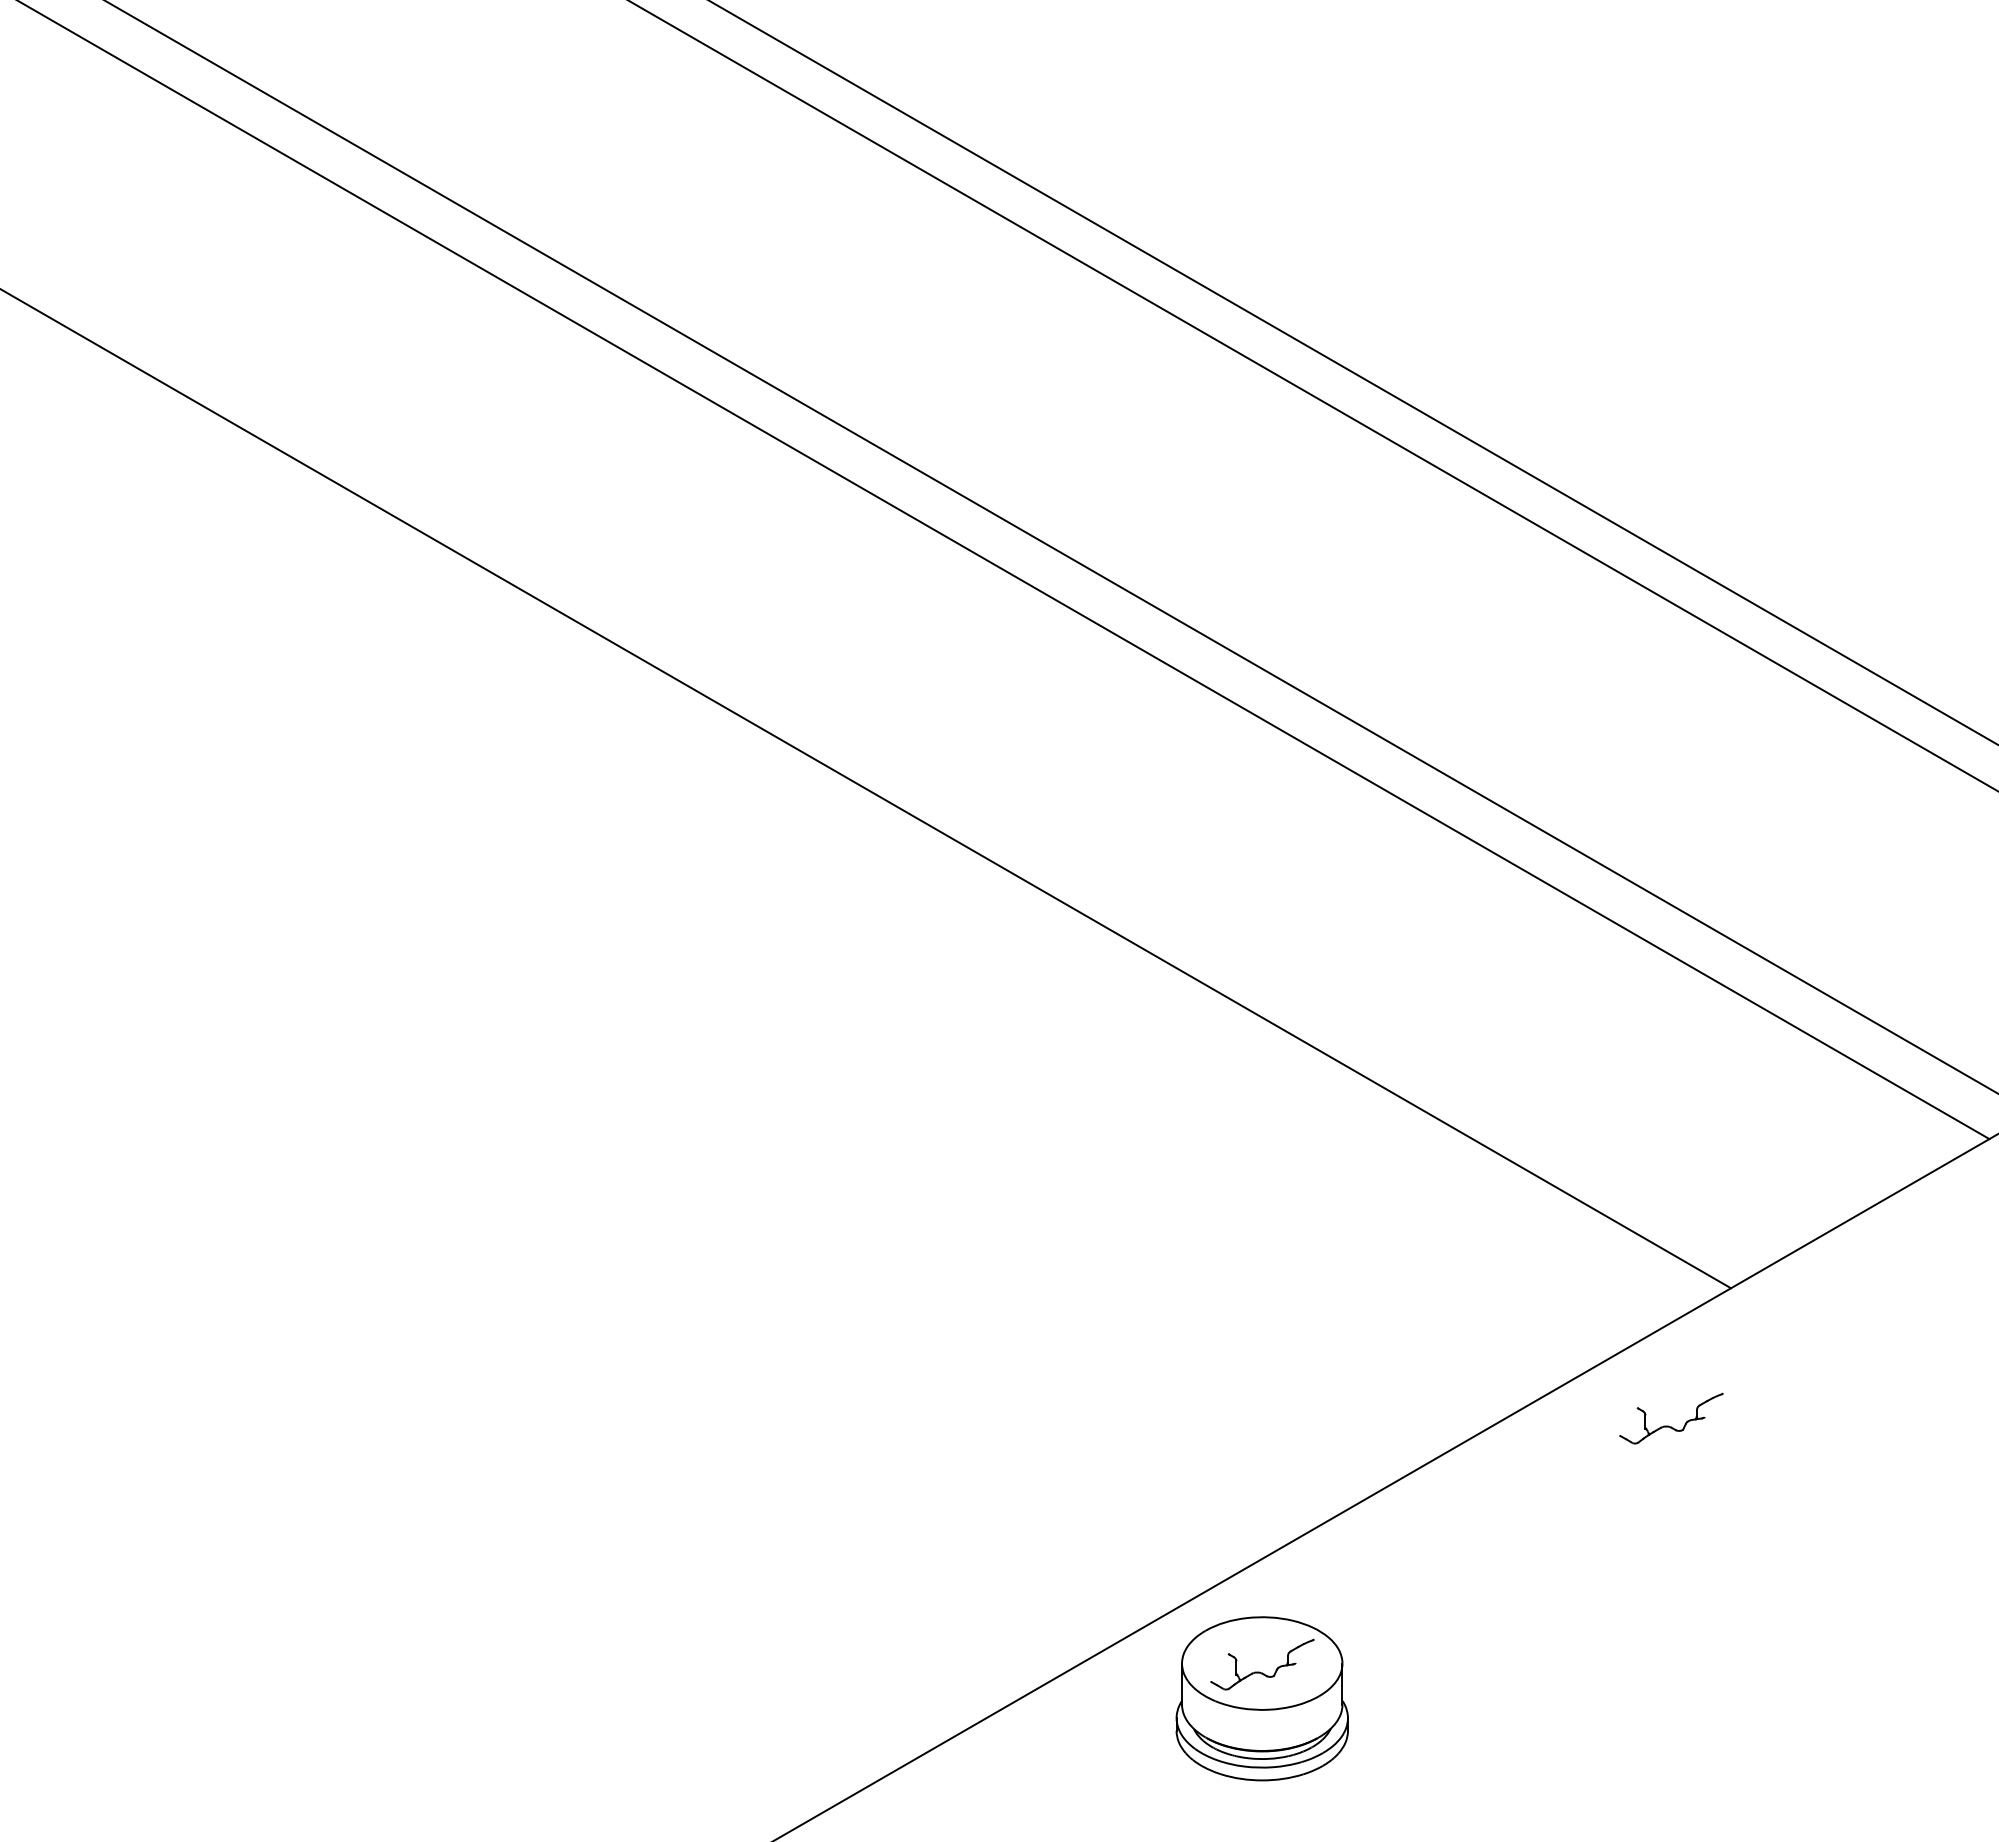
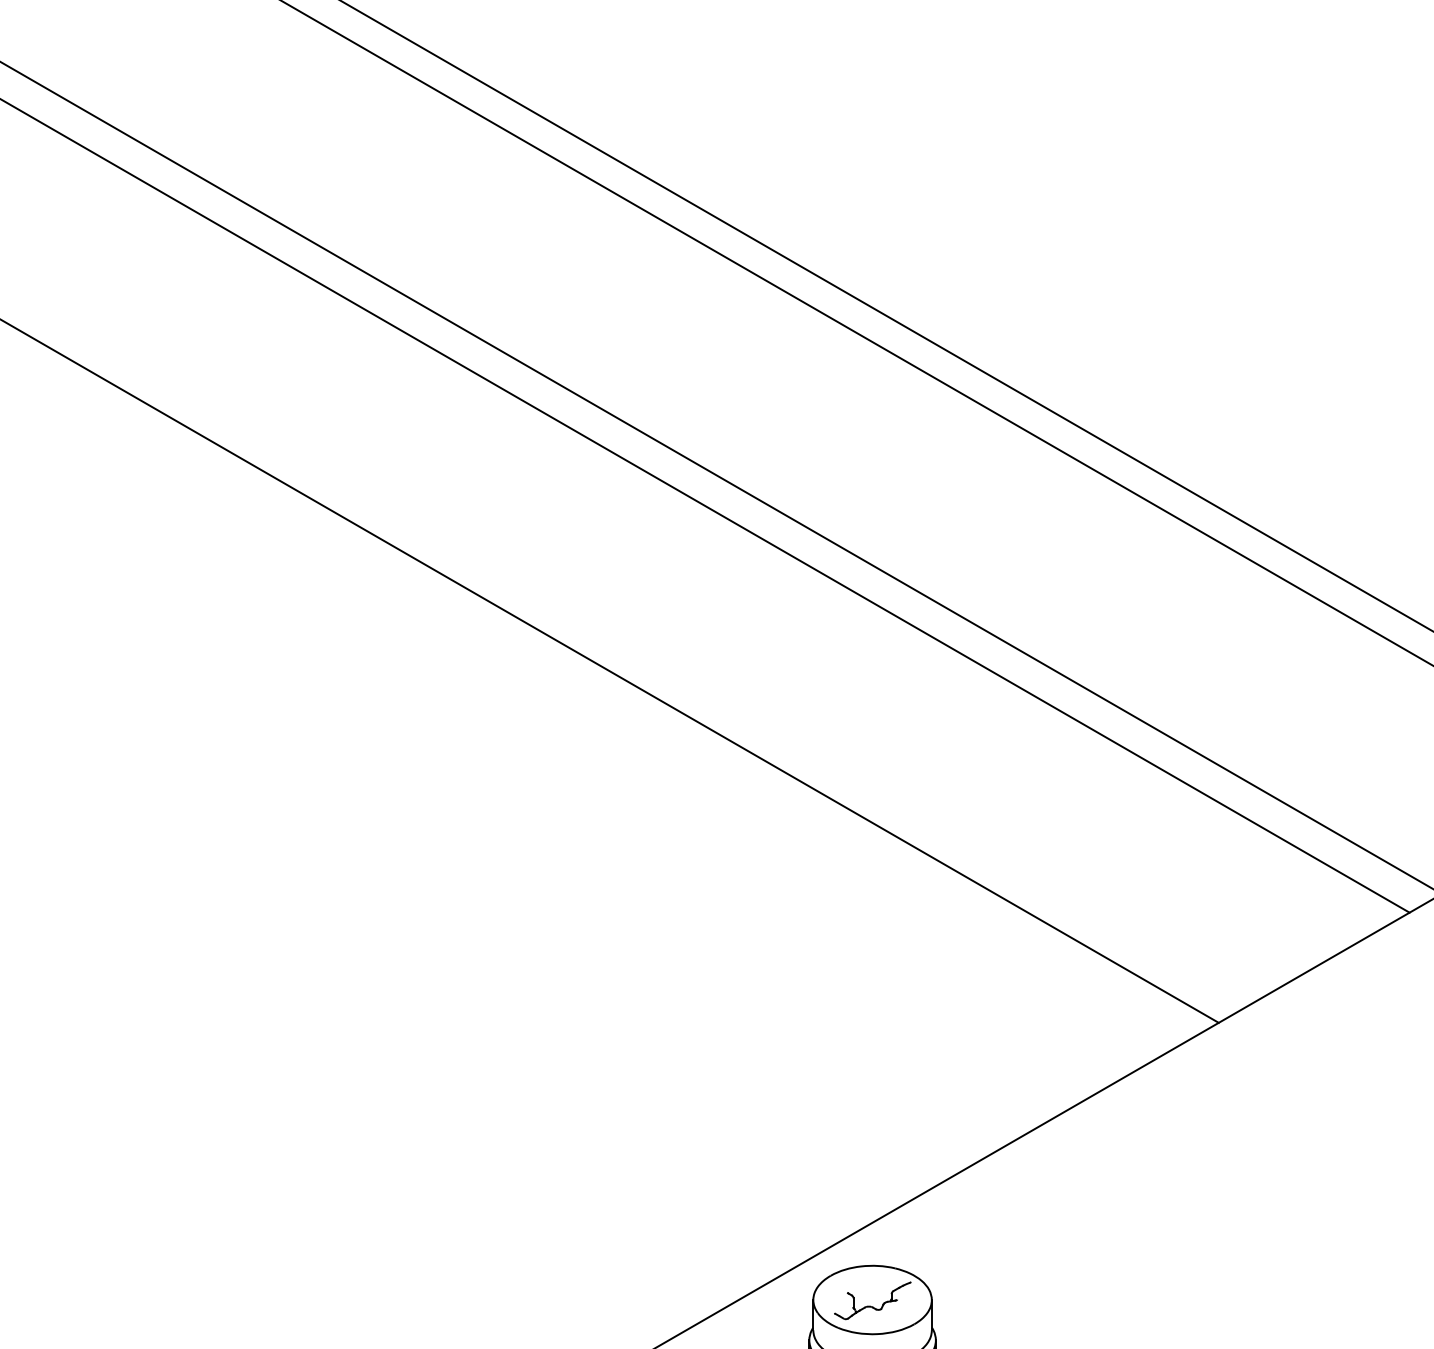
part: (1668, 1425) -> (1172, 1124), removed

